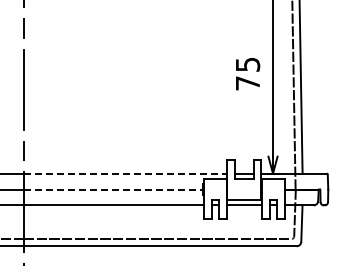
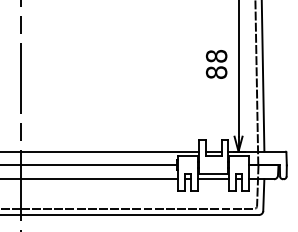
text: (247, 73) -> (216, 64), 75 -> 88
line: (125, 173) -> (109, 151), dashed -> solid
line: (113, 189) -> (99, 165), dashed -> solid

